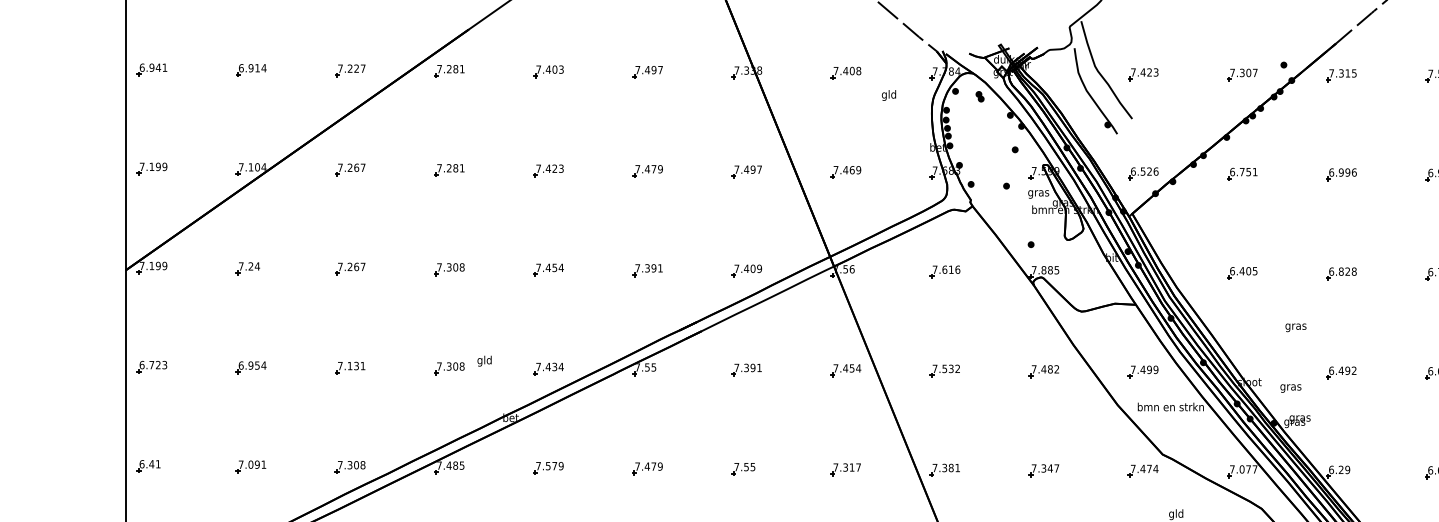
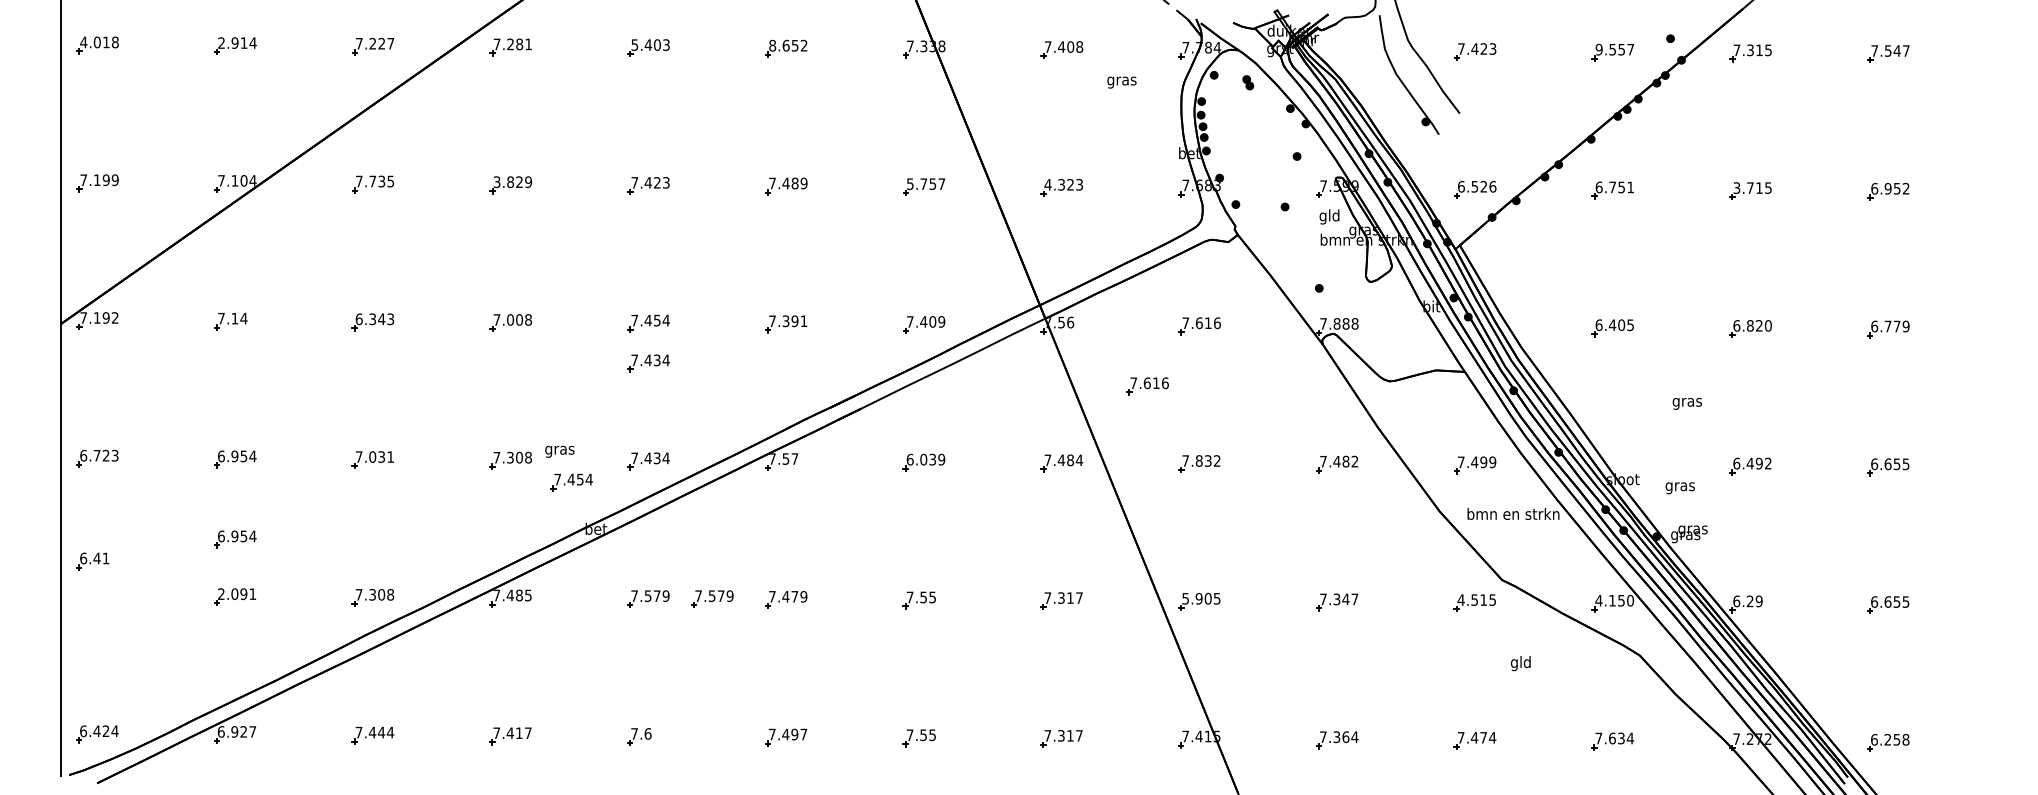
text: (153, 67) -> (99, 42), 6.941 -> 4.018
text: (241, 67) -> (221, 42), 6.914 -> 2.914
text: (538, 69) -> (634, 44), 7.403 -> 5.403
text: (649, 69) -> (788, 45), 7.497 -> 8.652
text: (1240, 72) -> (1610, 49), 7.307 -> 9.557
text: (888, 95) -> (1121, 80), gld -> gras
text: (356, 167) -> (381, 181), 7.267 -> 7.735
text: (450, 168) -> (512, 182), 7.281 -> 3.829
text: (653, 169) -> (794, 183), 7.479 -> 7.489
text: (744, 169) -> (921, 184), 7.497 -> 5.757
text: (847, 169) -> (1063, 184), 7.469 -> 4.323
text: (1342, 172) -> (1752, 187), 6.996 -> 3.715
text: (1038, 192) -> (1329, 216), gras -> gld
text: (164, 265) -> (114, 317), 7.199 -> 7.192
text: (250, 266) -> (234, 318), 7.24 -> 7.14
text: (351, 267) -> (374, 319), 7.267 -> 6.343
text: (449, 267) -> (510, 319), 7.308 -> 7.008
text: (1056, 269) -> (1354, 323), 7.885 -> 7.888
text: (1353, 271) -> (1767, 325), 6.828 -> 6.820
part: (548, 298) -> (648, 363), added
part: (907, 315) -> (1147, 386), added
text: (484, 360) -> (559, 449), gld -> gras
text: (349, 365) -> (372, 456), 7.131 -> 7.031
text: (653, 367) -> (794, 458), 7.55 -> 7.57
text: (747, 367) -> (925, 459), 7.391 -> 6.039
text: (852, 368) -> (1070, 460), 7.454 -> 7.484
text: (944, 368) -> (1198, 460), 7.532 -> 7.832
part: (493, 384) -> (571, 482), added
part: (251, 425) -> (235, 539), added
text: (241, 464) -> (221, 593), 7.091 -> 2.091
part: (148, 466) -> (92, 561), moved
part: (594, 467) -> (712, 598), added
text: (946, 467) -> (1201, 598), 7.381 -> 5.905
text: (1144, 468) -> (1476, 599), 7.474 -> 4.515
text: (1243, 469) -> (1614, 600), 7.077 -> 4.150

